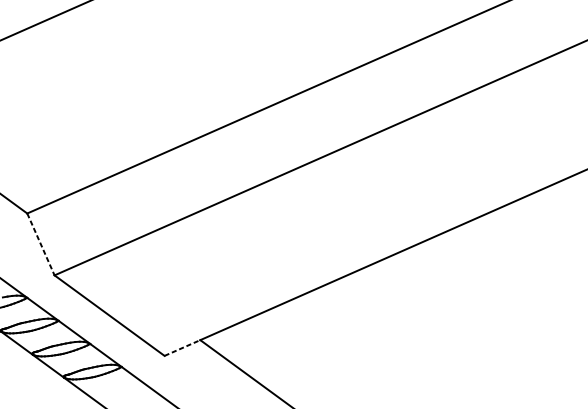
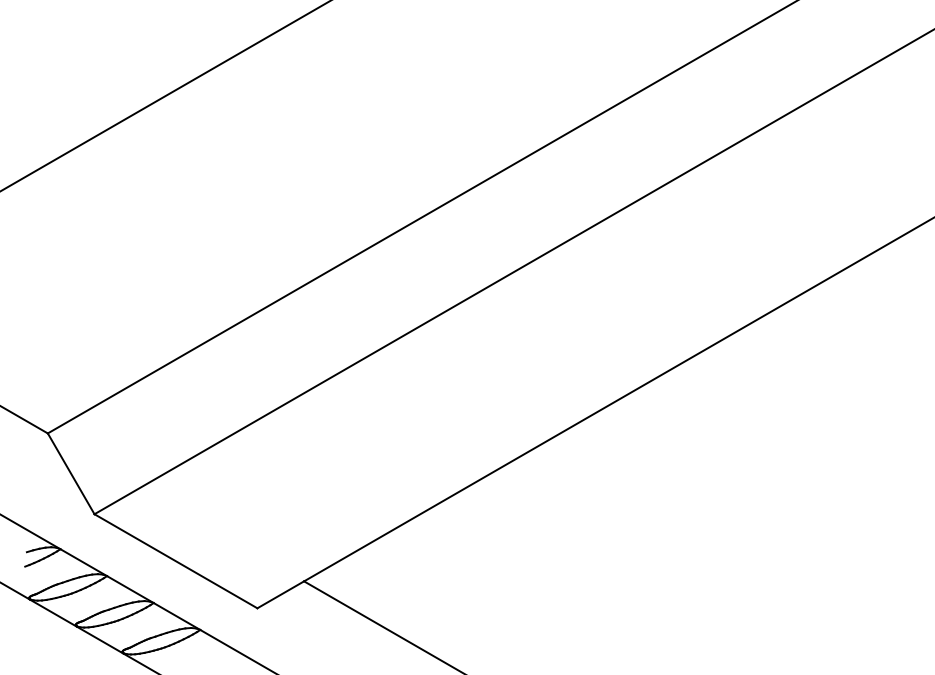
line: (41, 244) -> (71, 473), dashed -> solid
line: (182, 347) -> (280, 594), dashed -> solid

